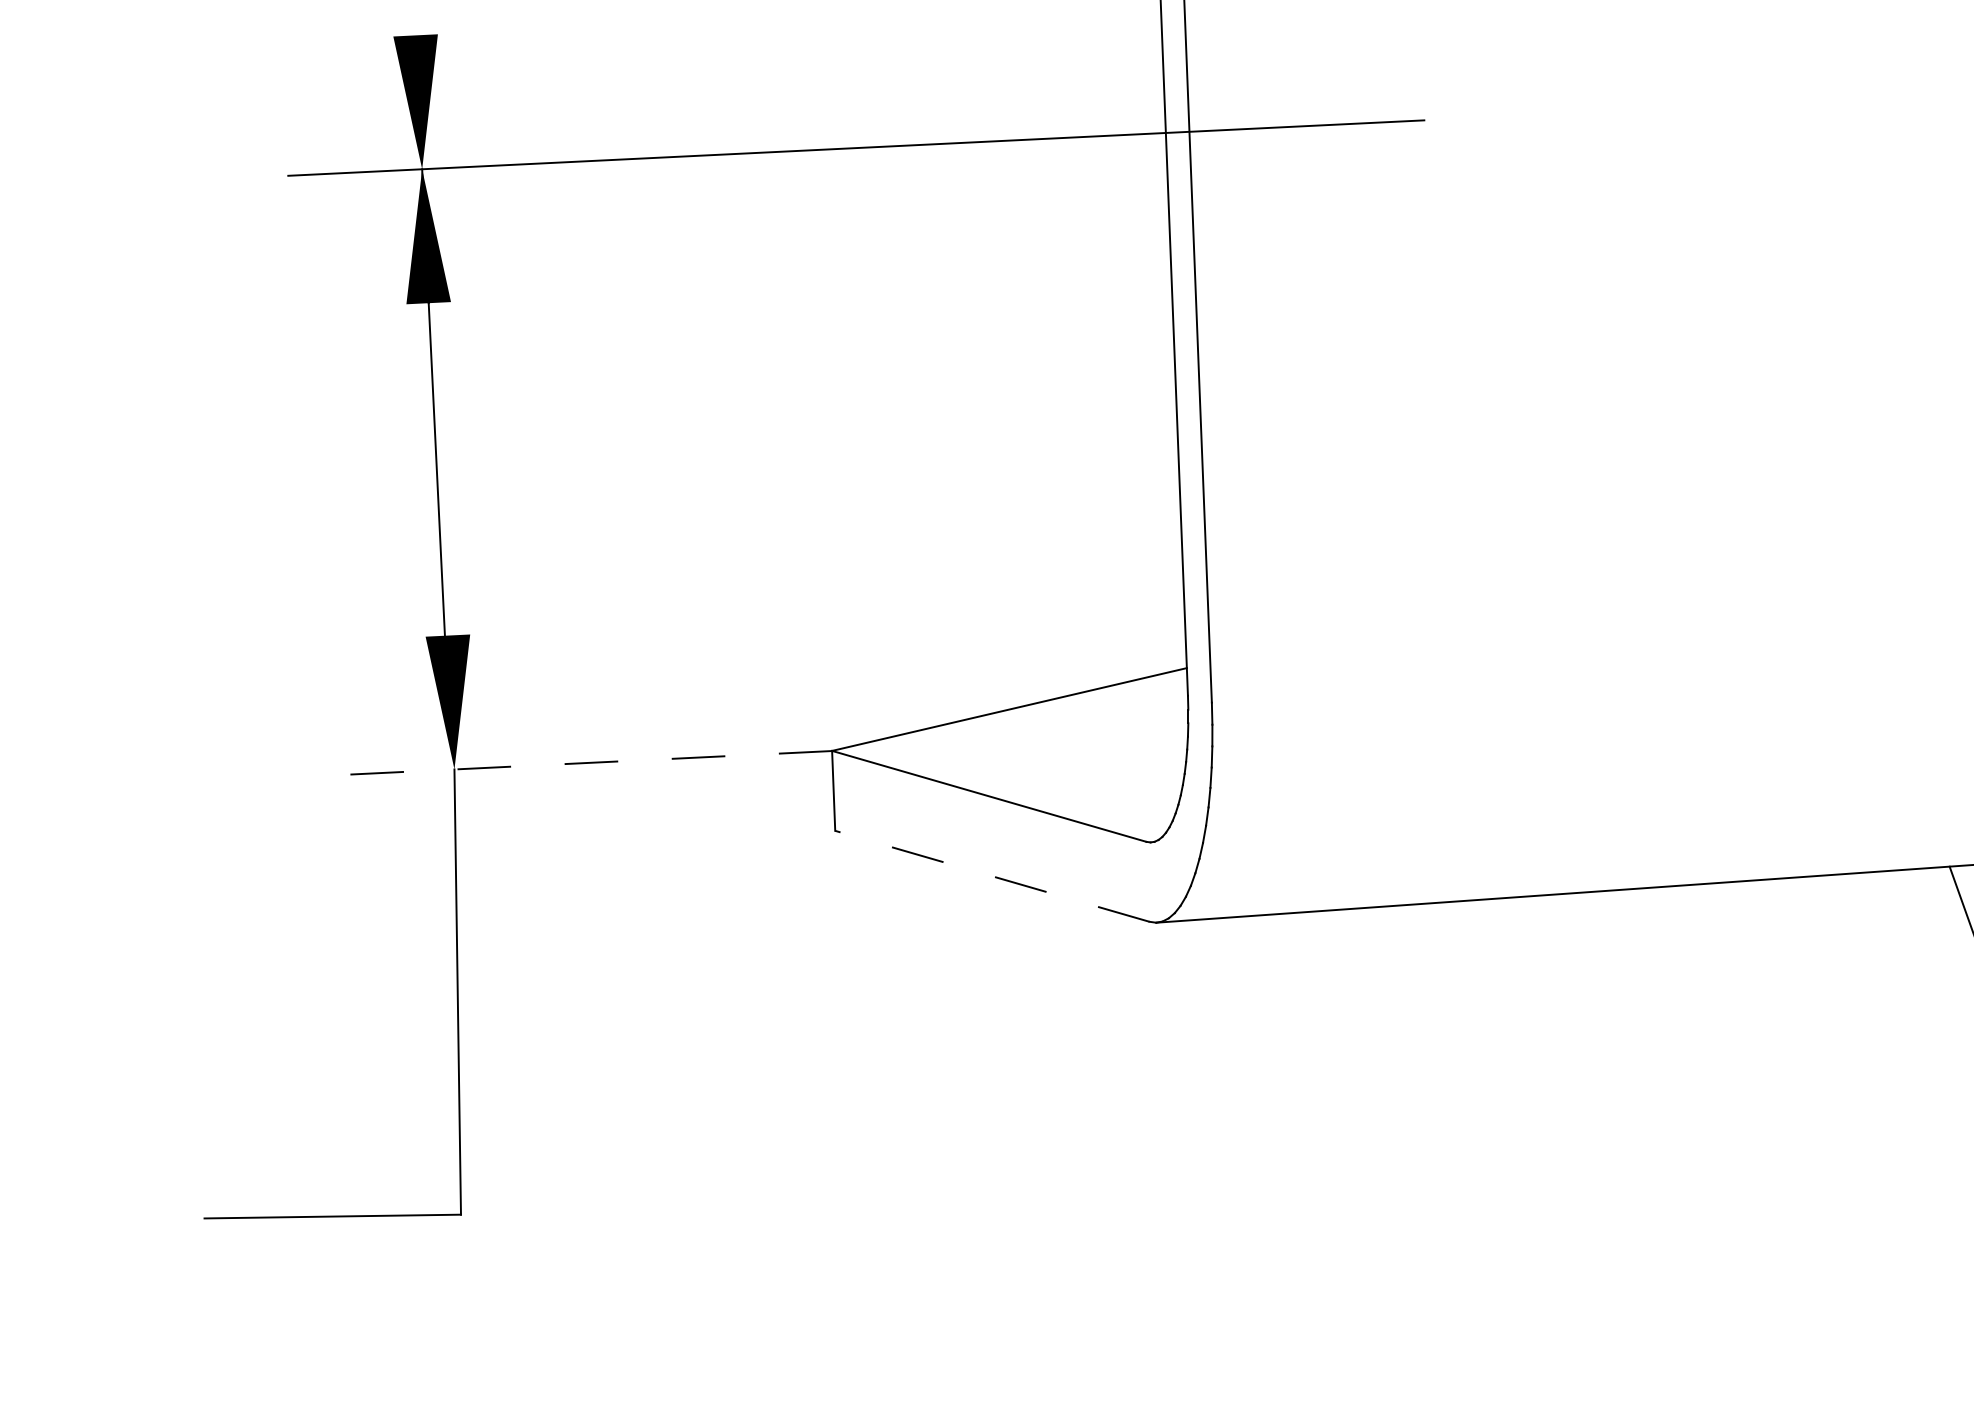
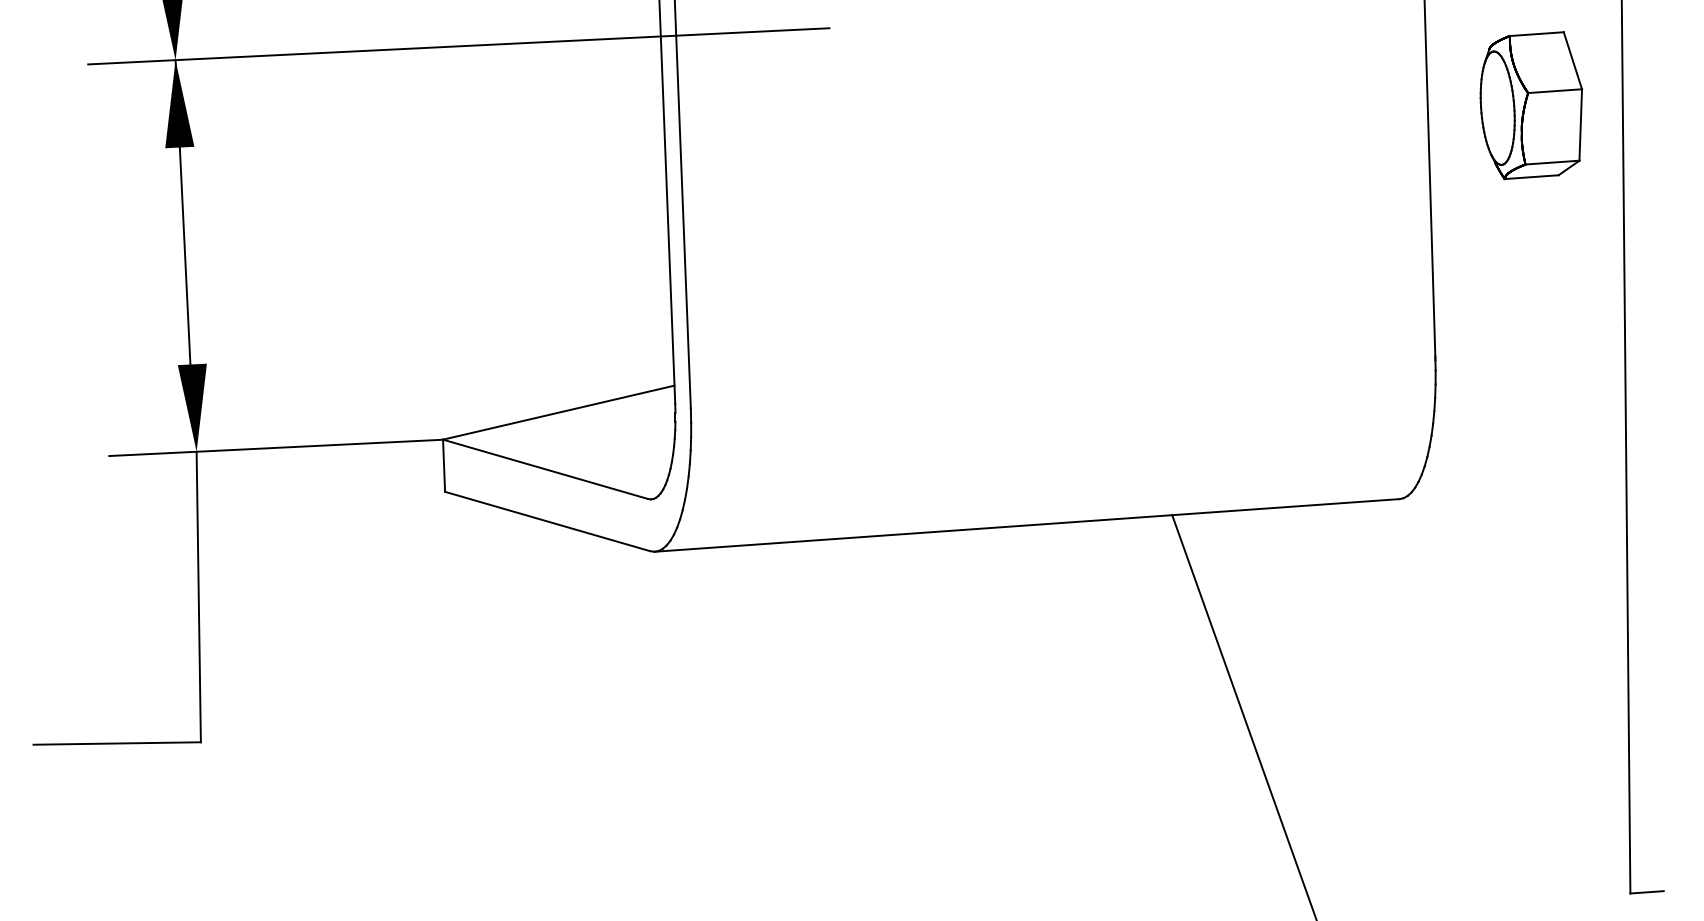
line: (575, 762) -> (275, 447), dashed -> solid
line: (992, 876) -> (547, 521), dashed -> solid

